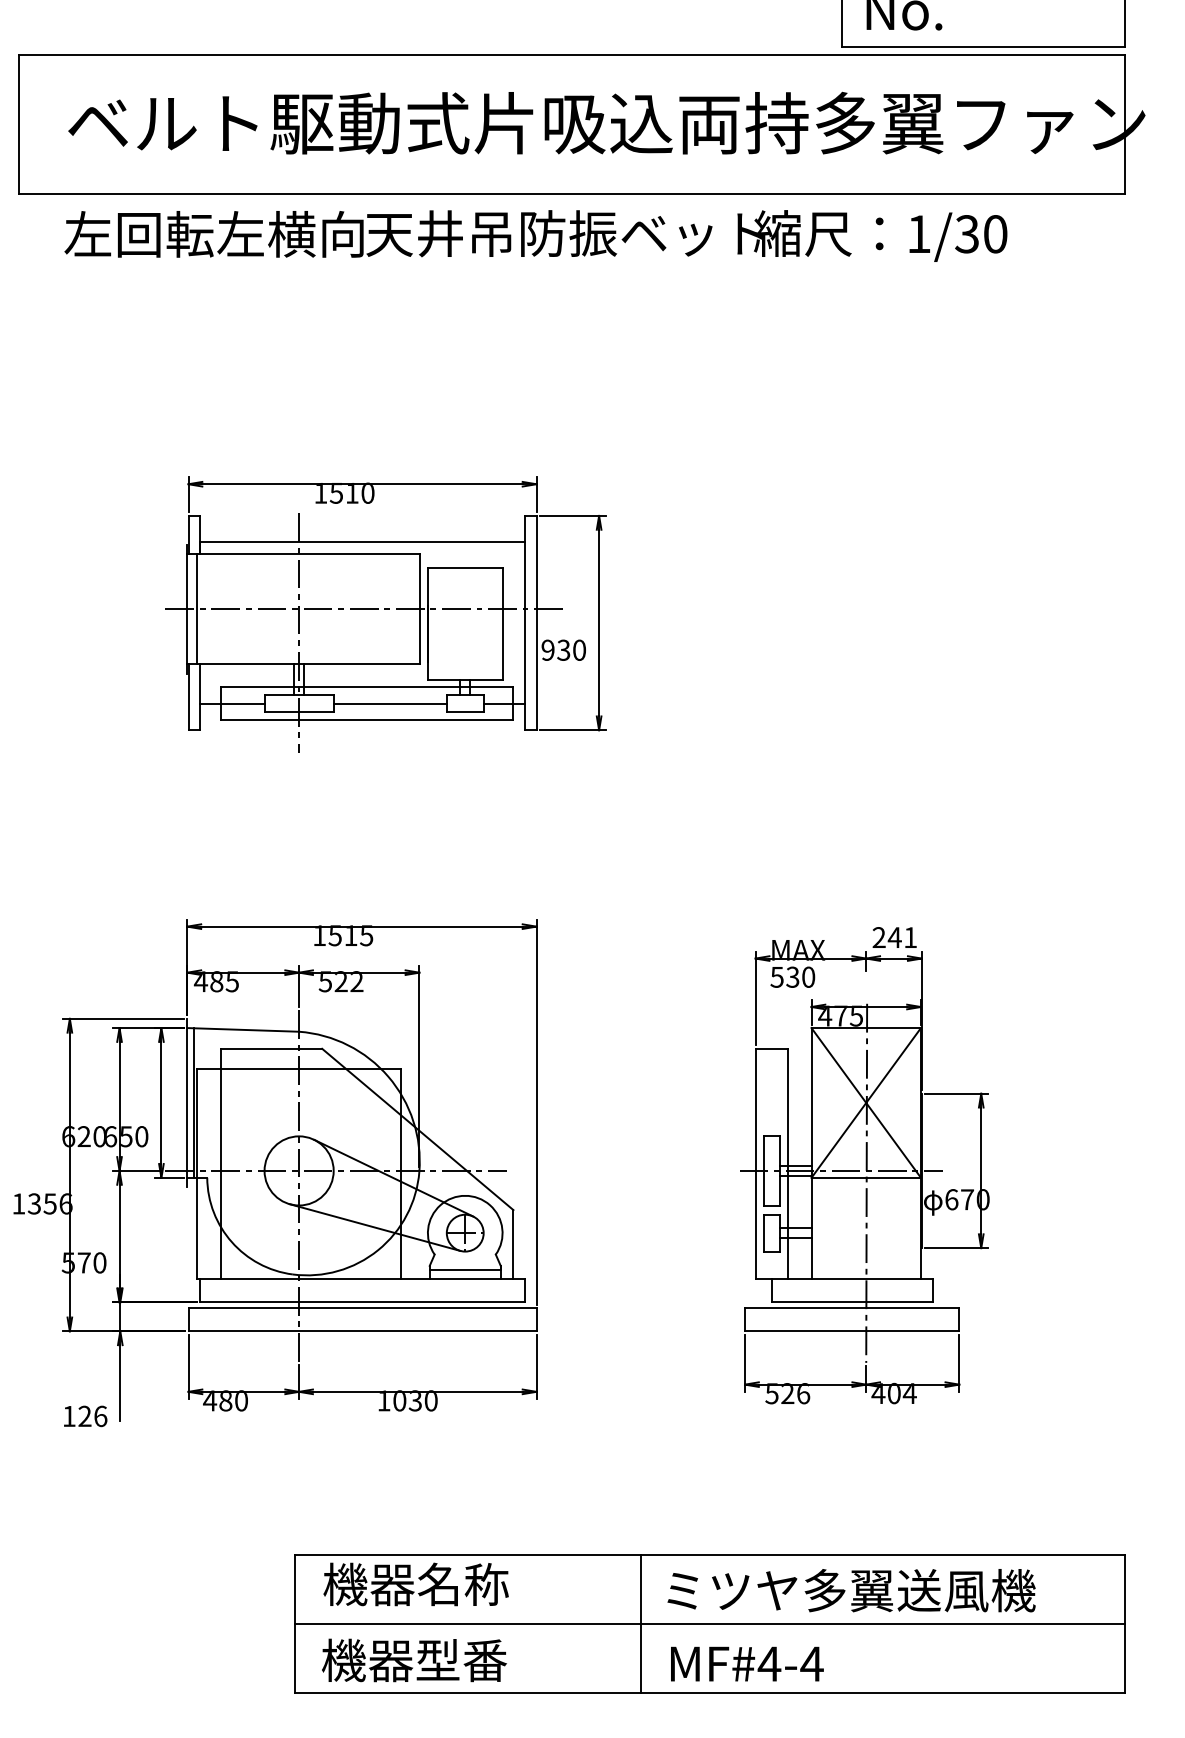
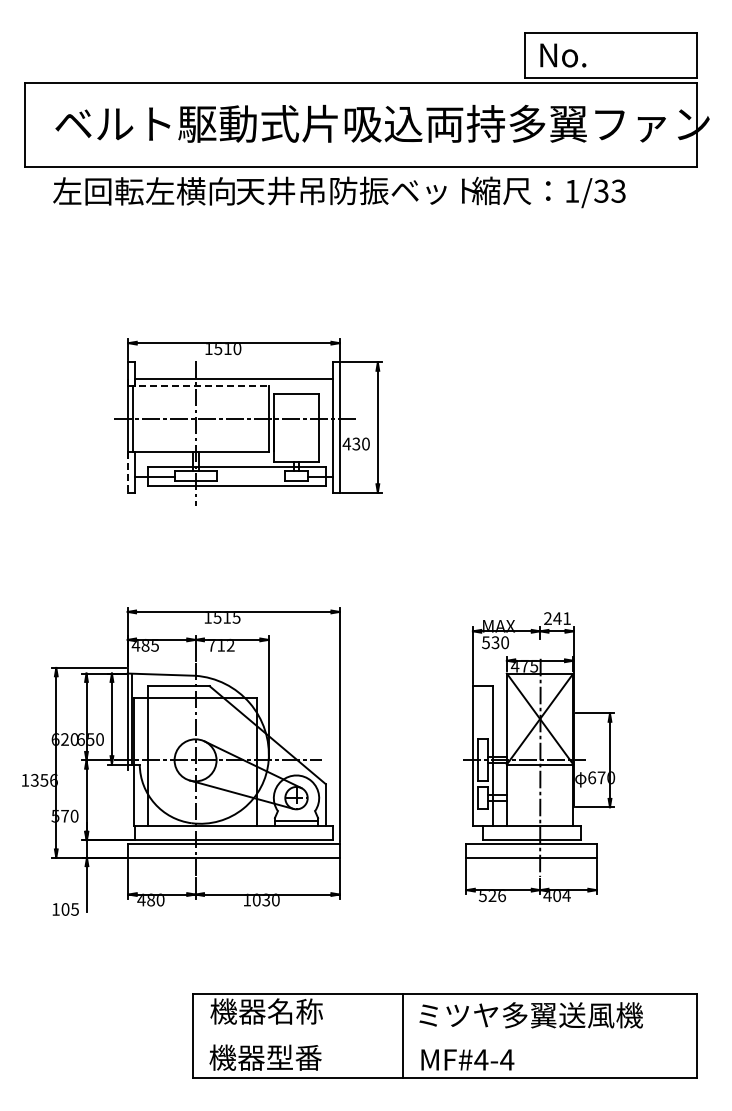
text: (995, 232) -> (618, 190), 1/30 -> 1/33
line: (303, 553) -> (198, 385), solid -> dashed
text: (547, 649) -> (346, 443), 930 -> 430
line: (188, 697) -> (128, 472), solid -> dashed
line: (389, 703) -> (250, 476), removed
text: (333, 983) -> (216, 646), 522 -> 712
text: (93, 1416) -> (70, 909), 126 -> 105
line: (710, 1623) -> (445, 1035), removed

